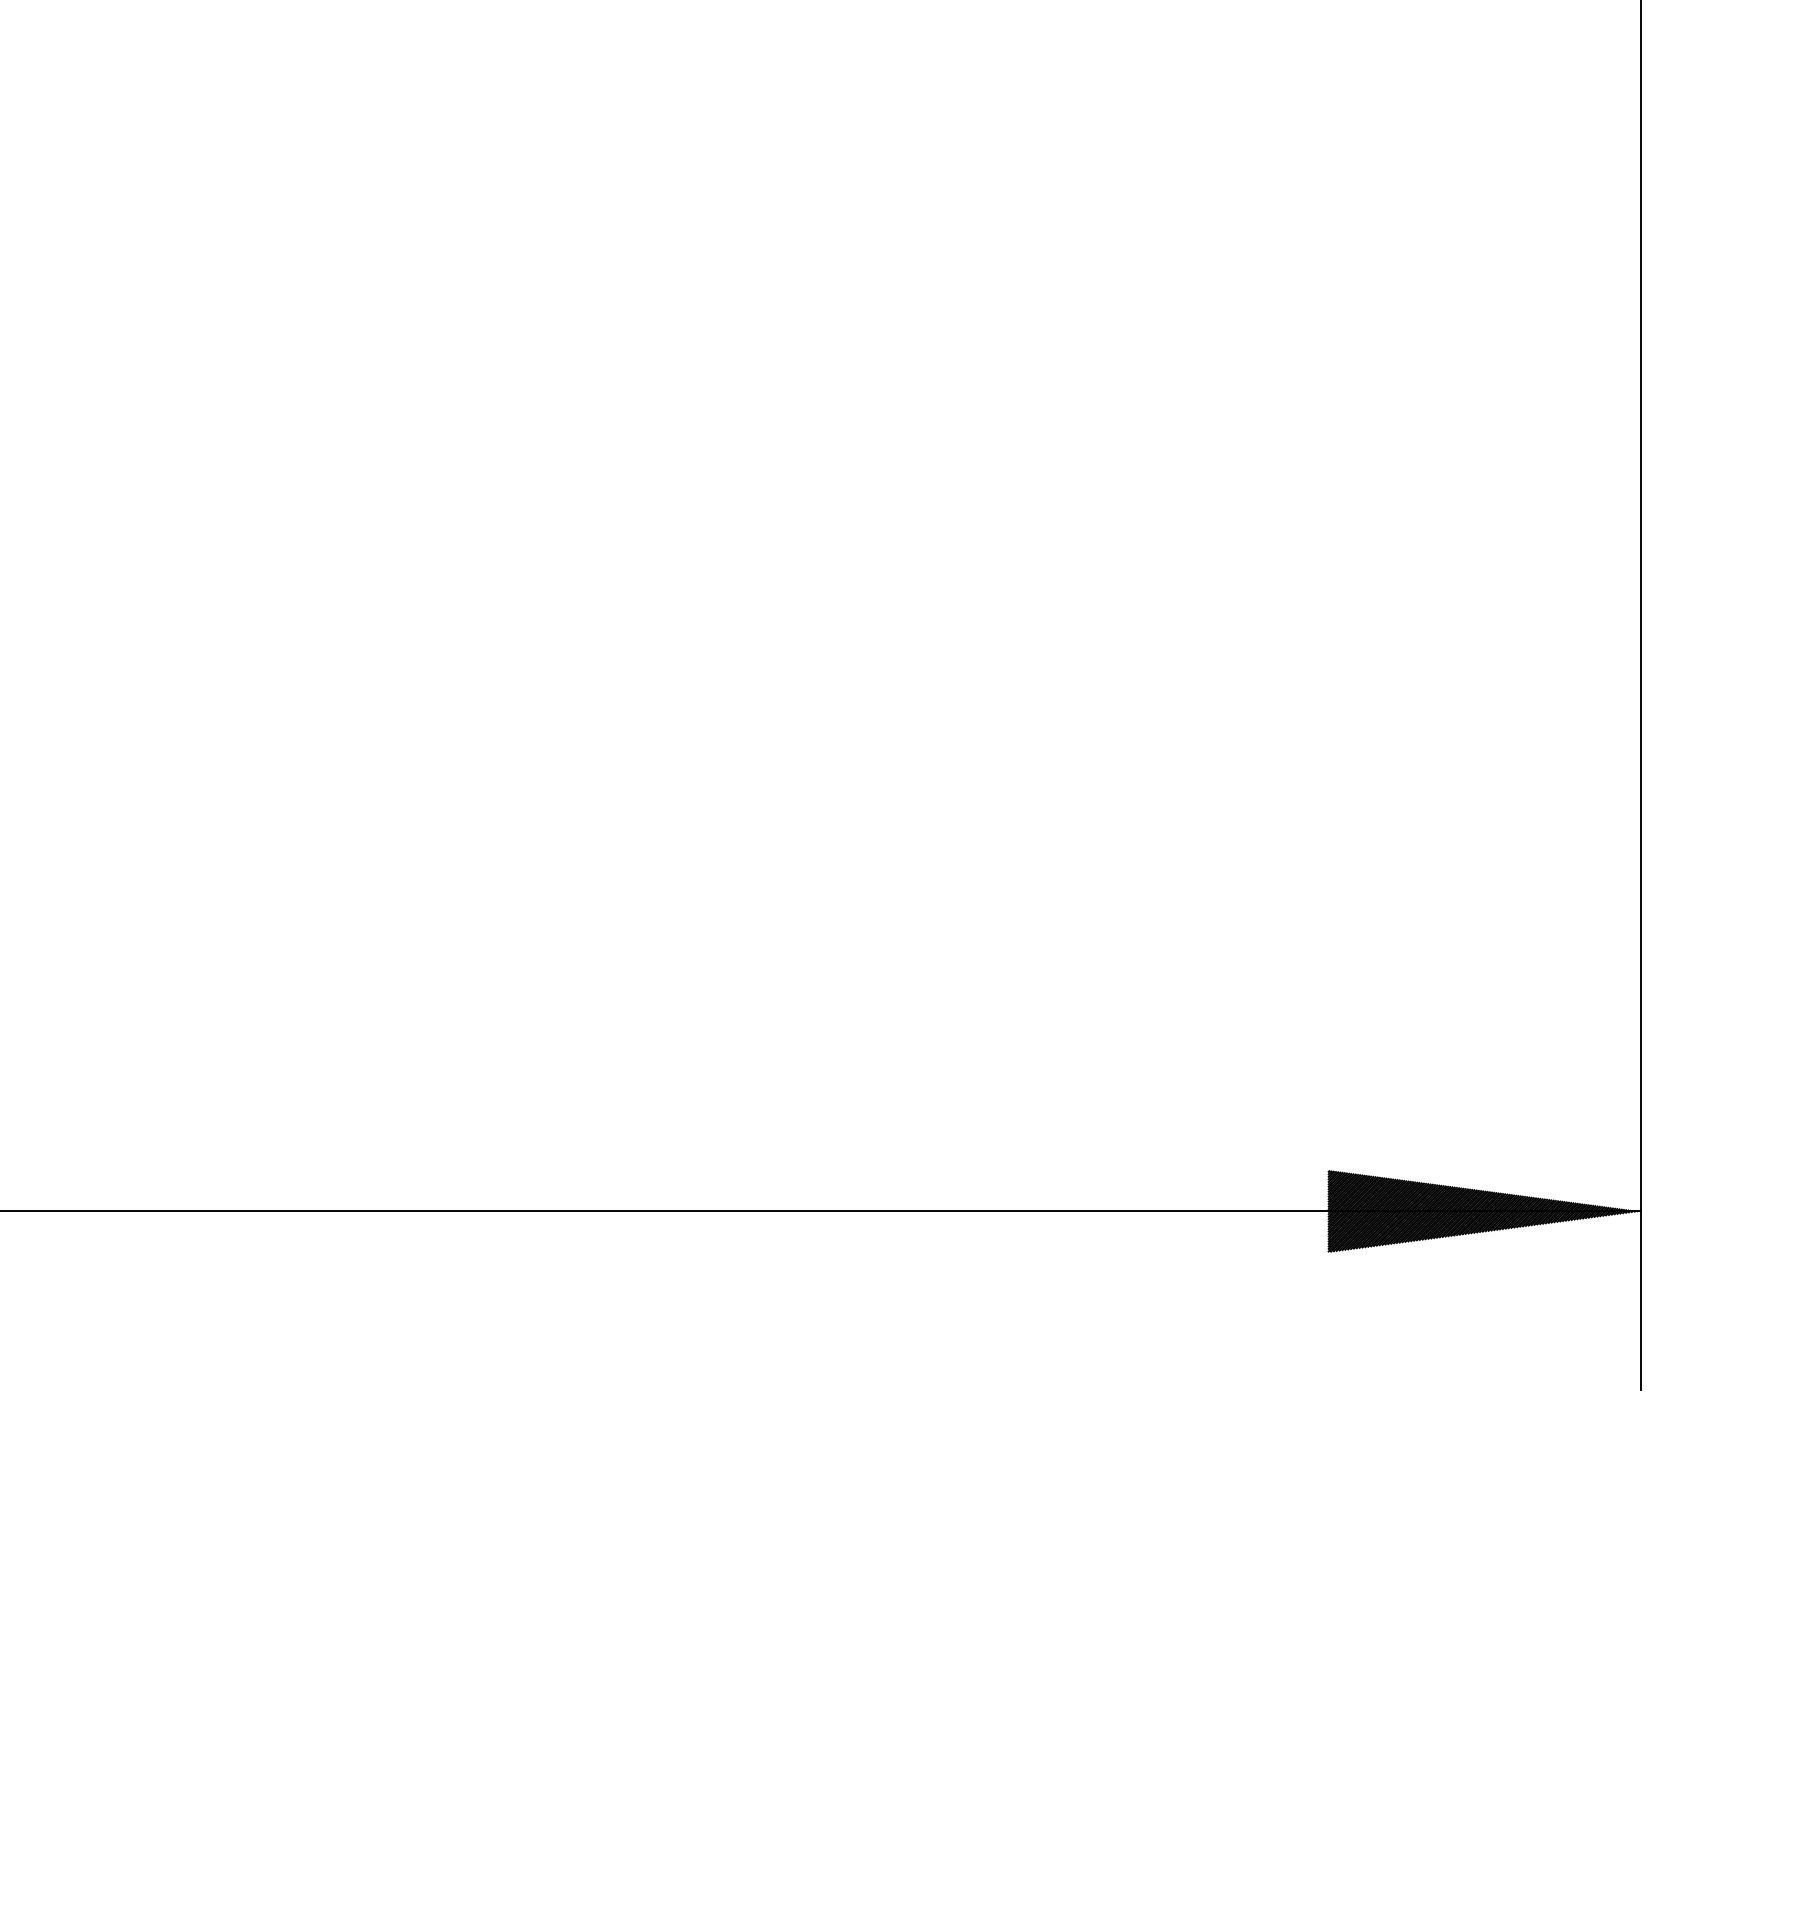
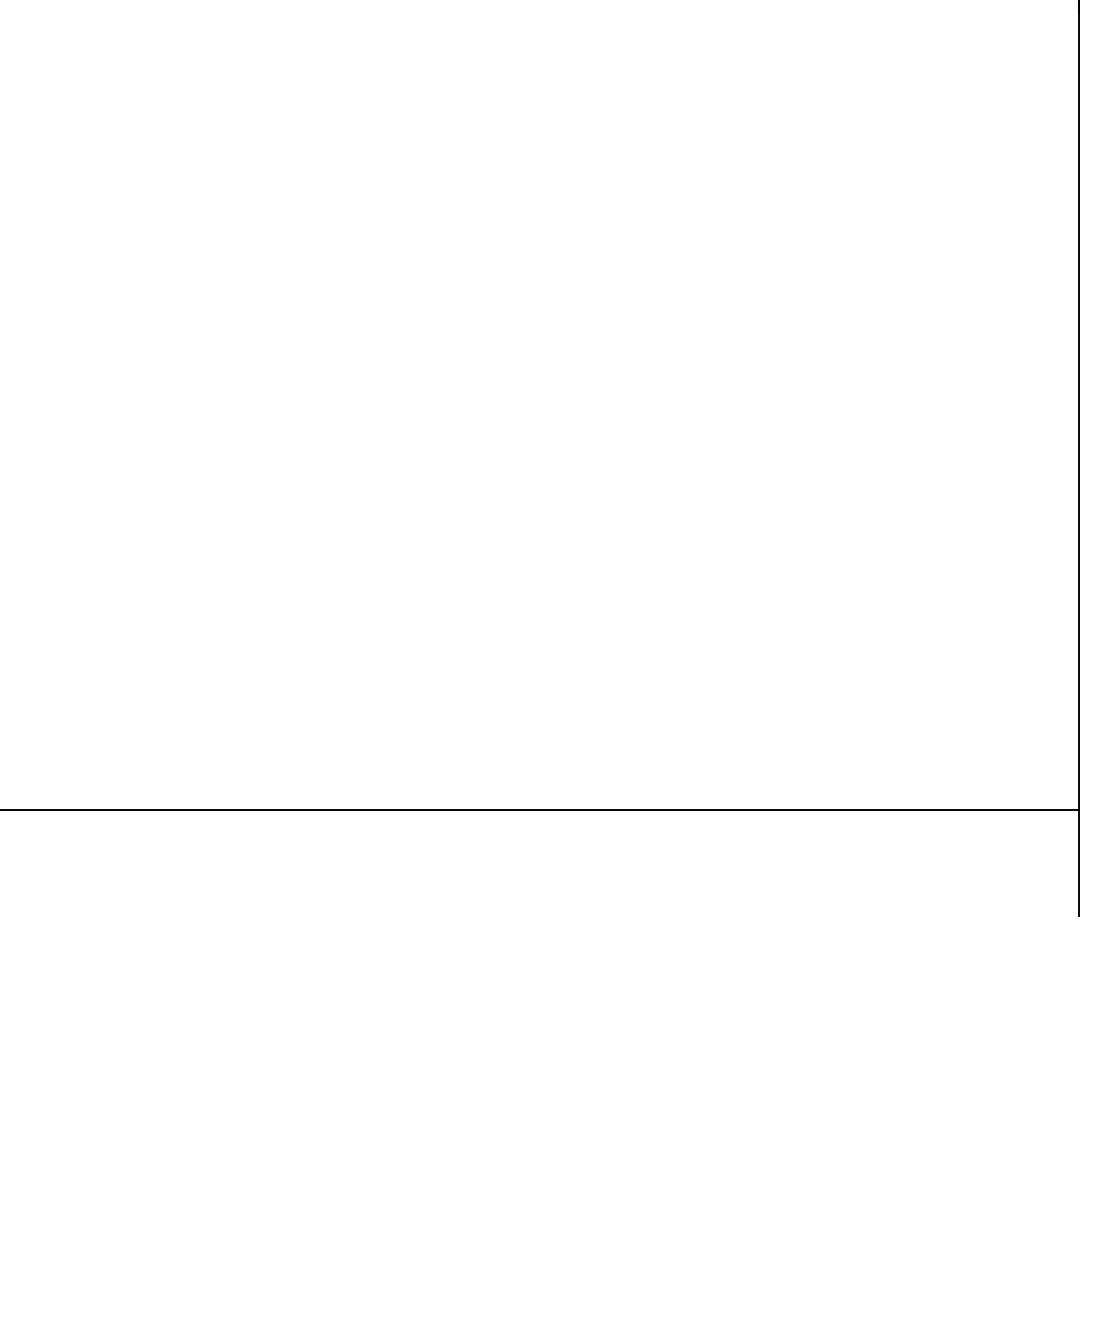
hatch: (1483, 1210) -> (985, 809), removed

